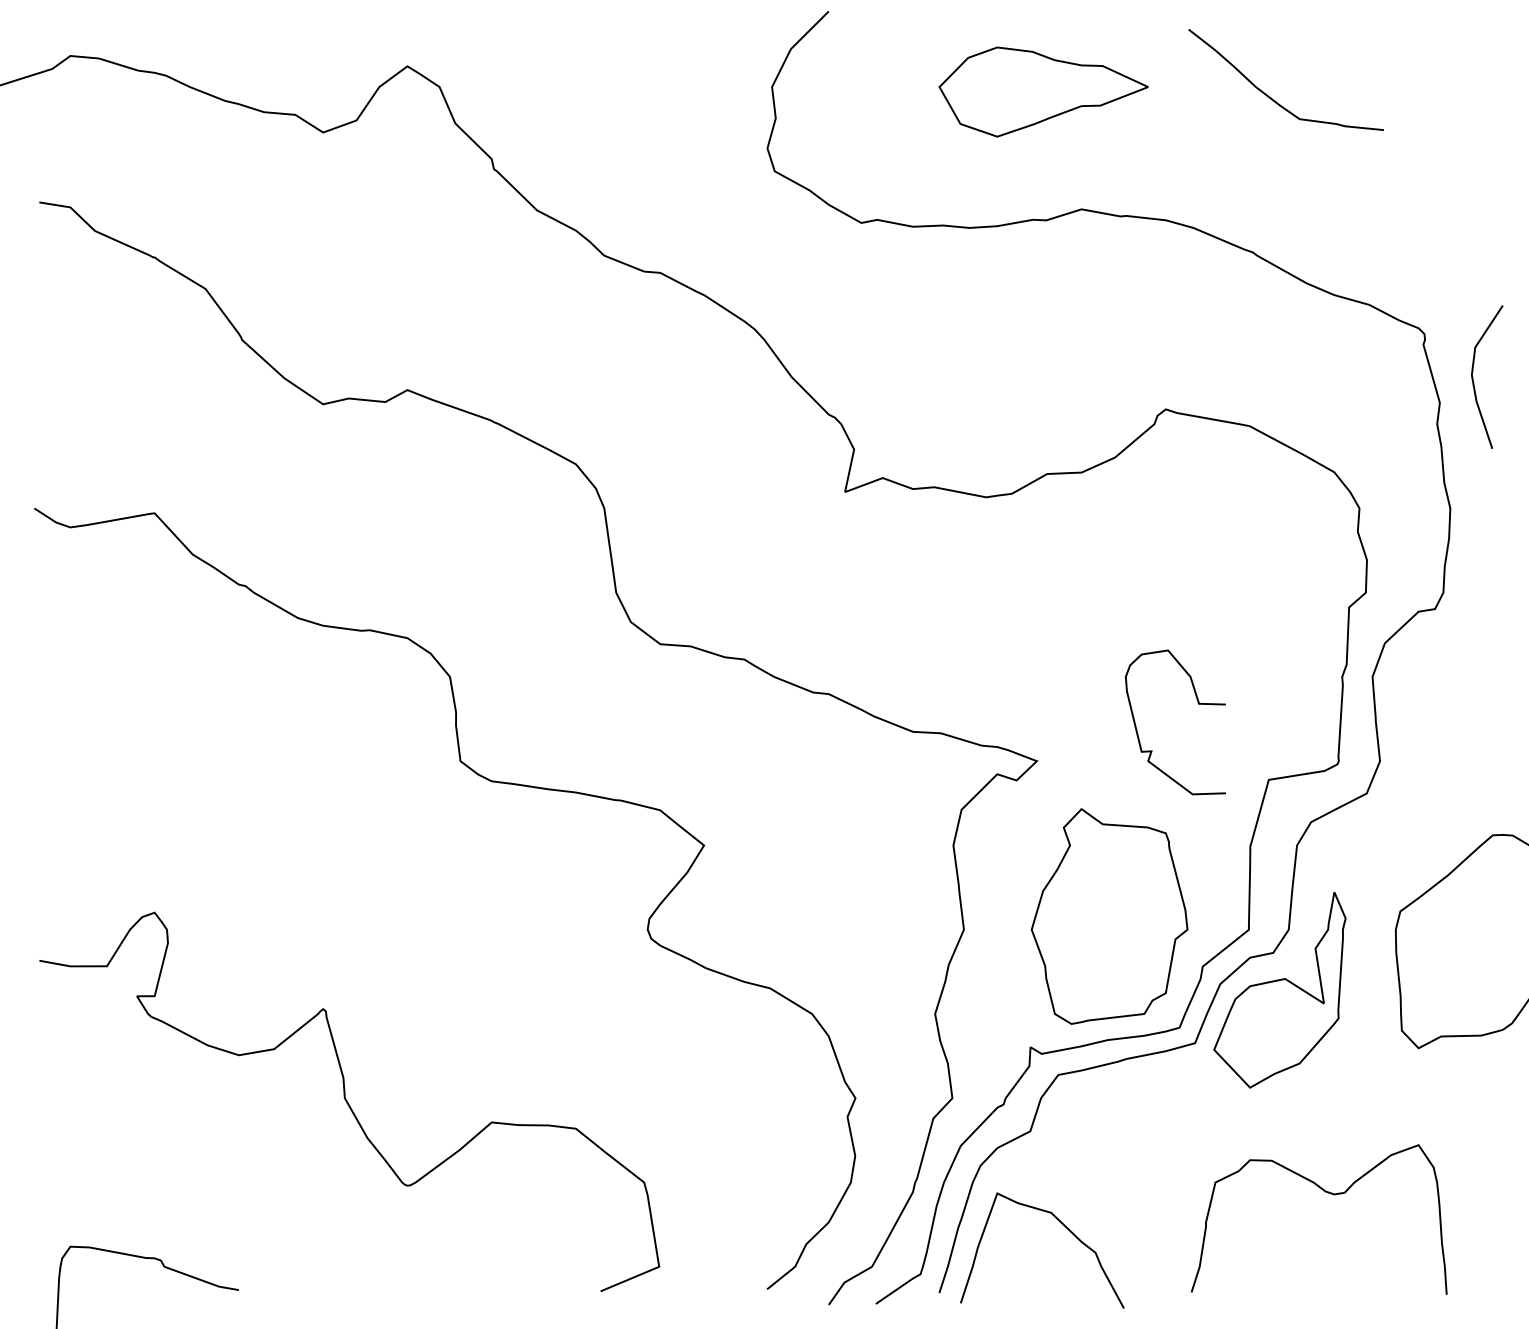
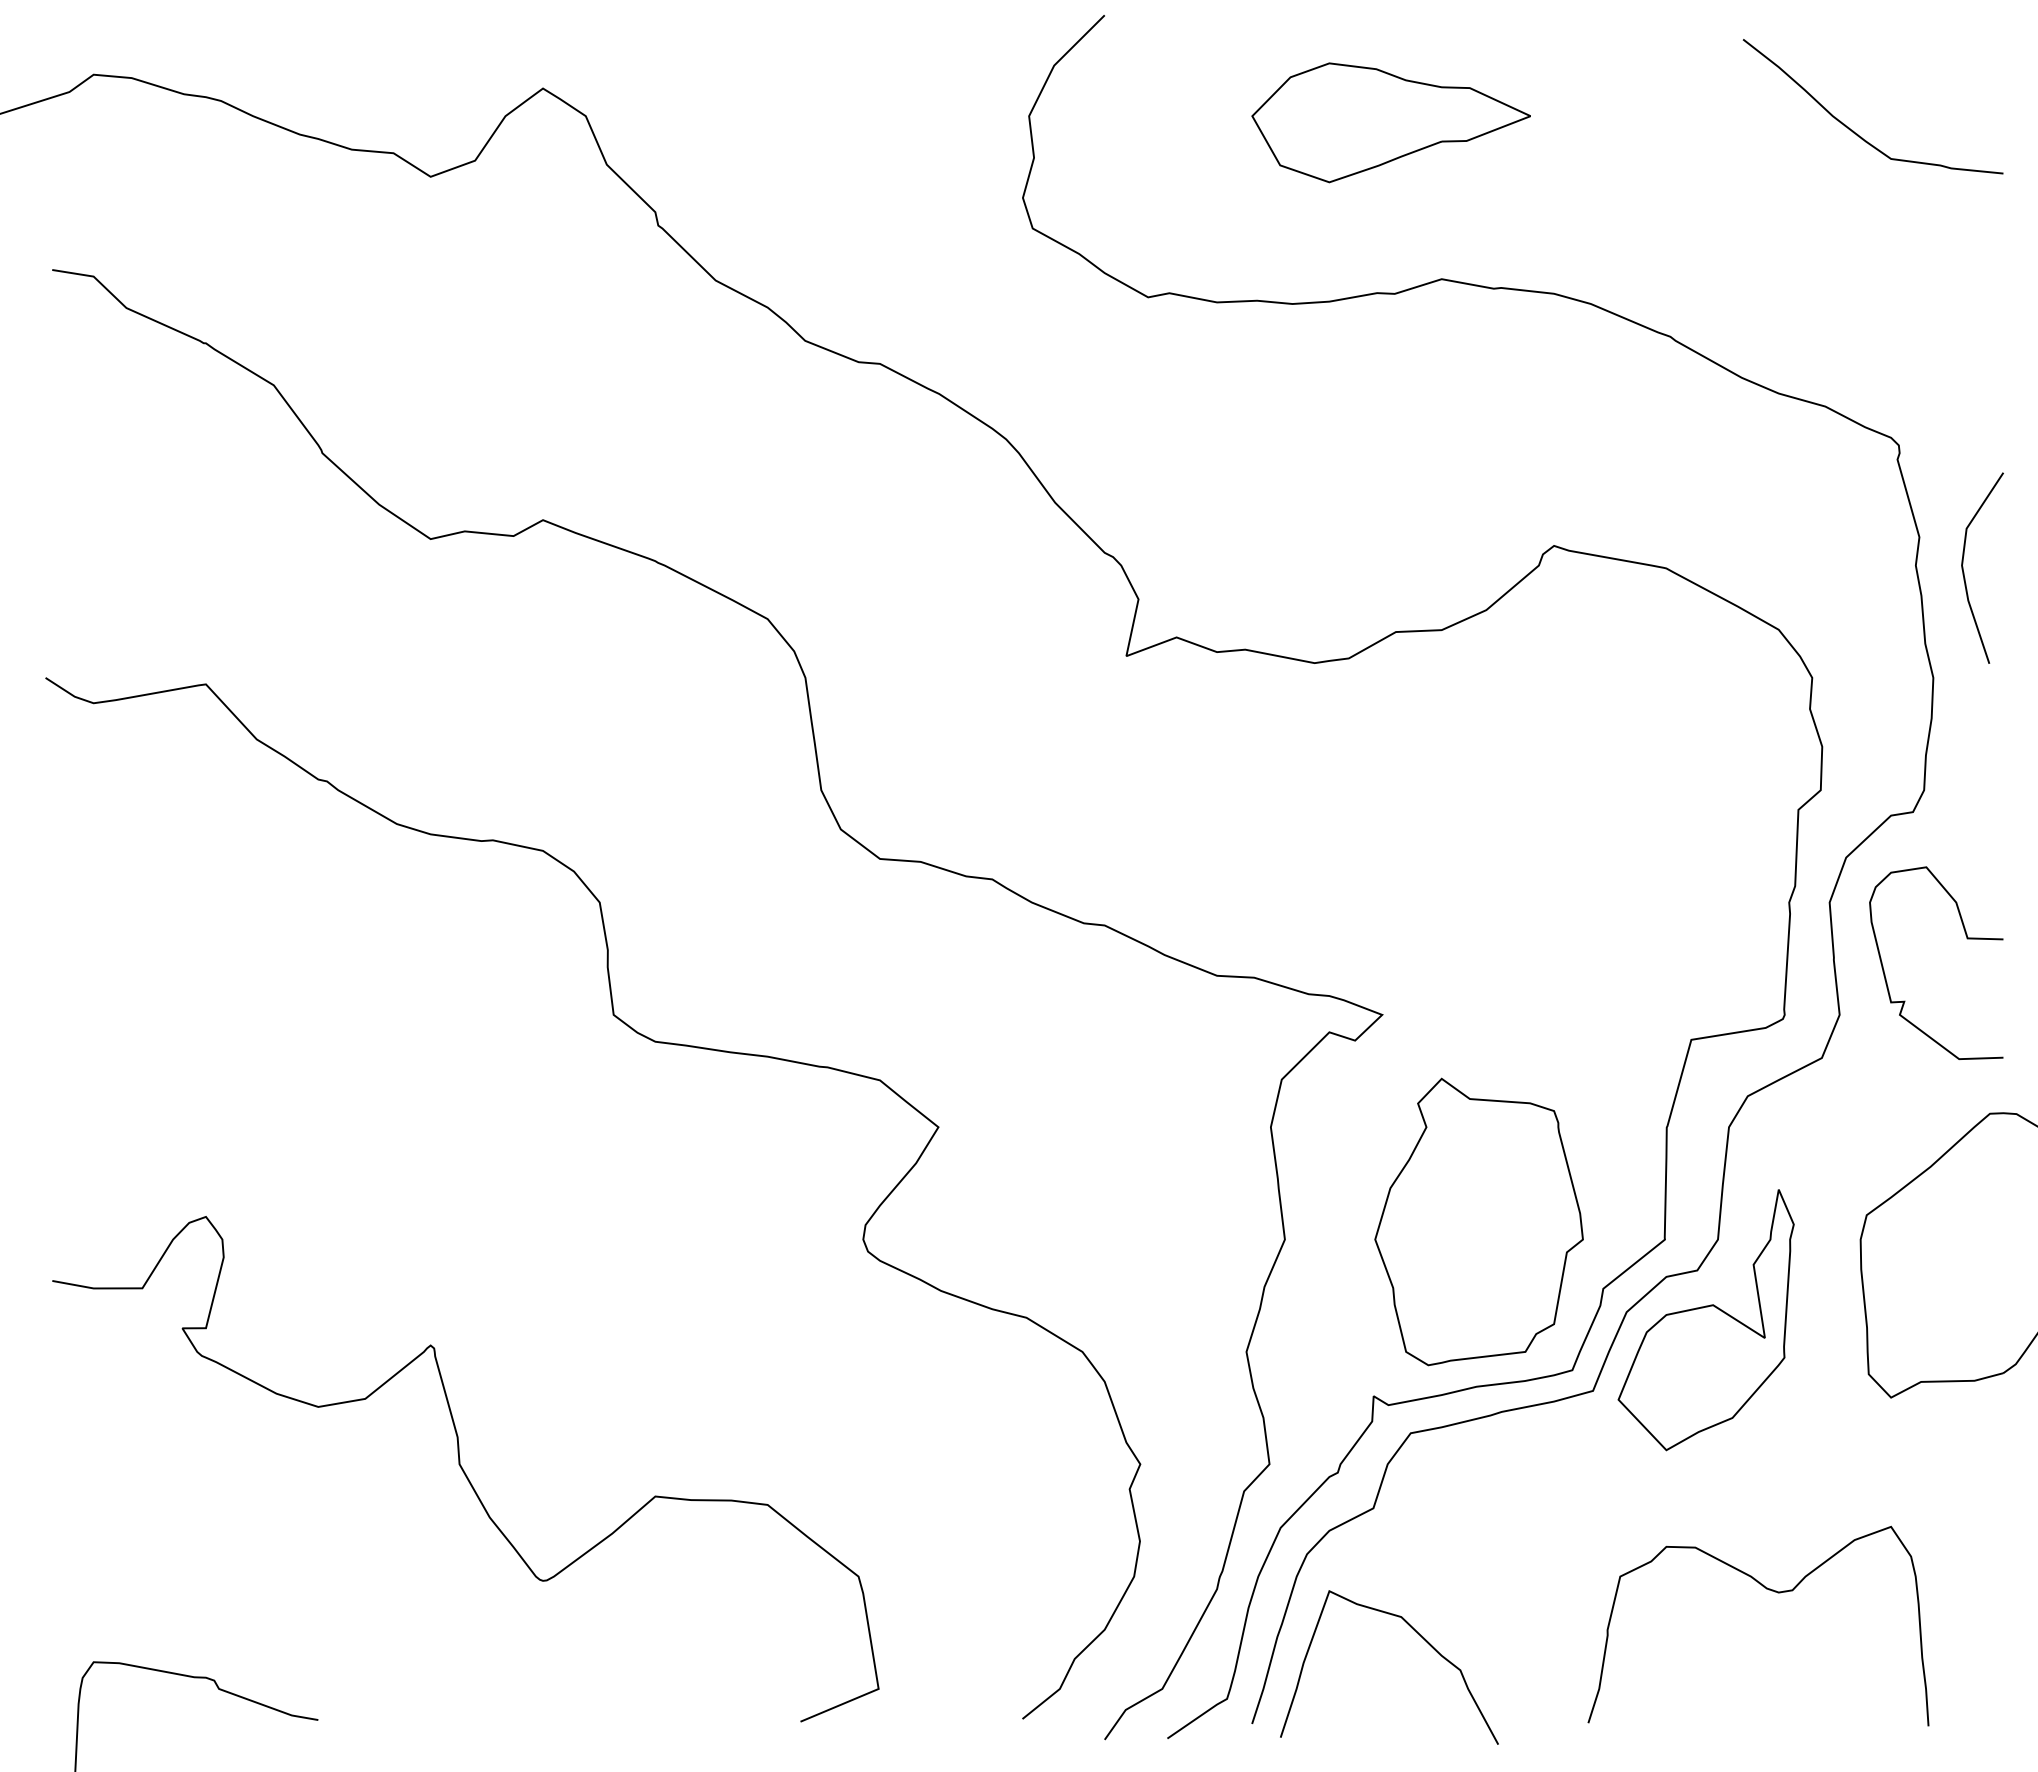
curve: (1271, 97) -> (1853, 130), moved
line: (1473, 377) -> (1964, 568), moved
curve: (1198, 704) -> (1966, 939), moved

